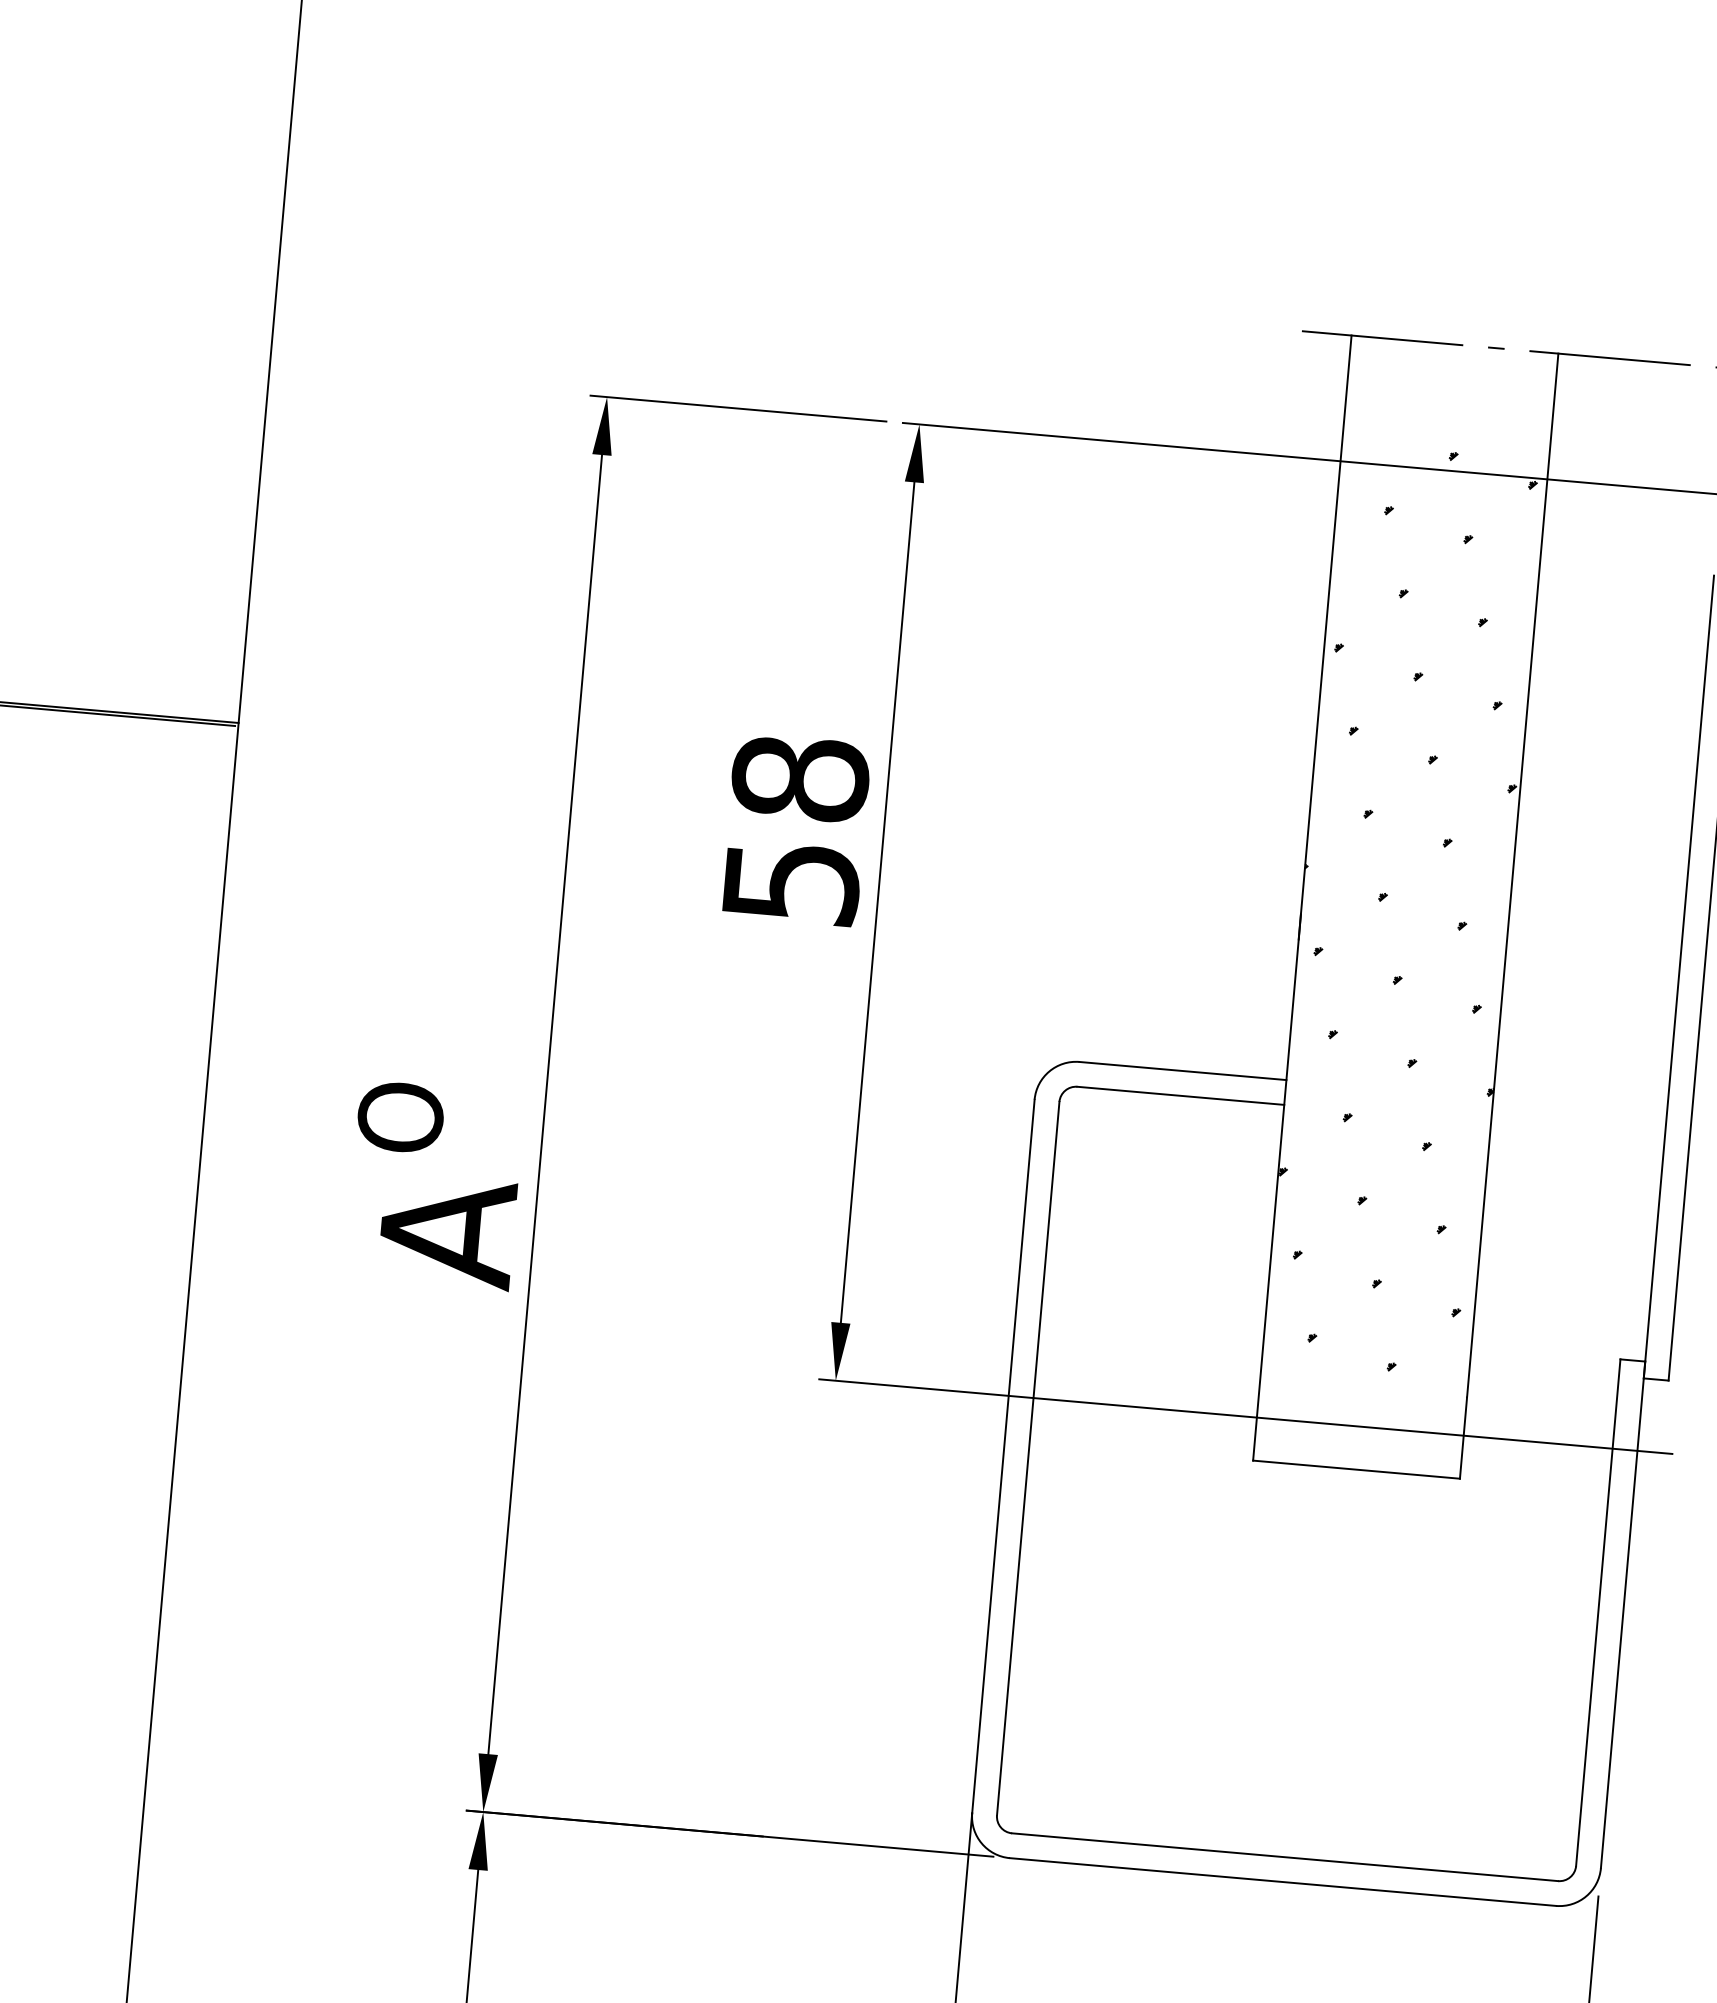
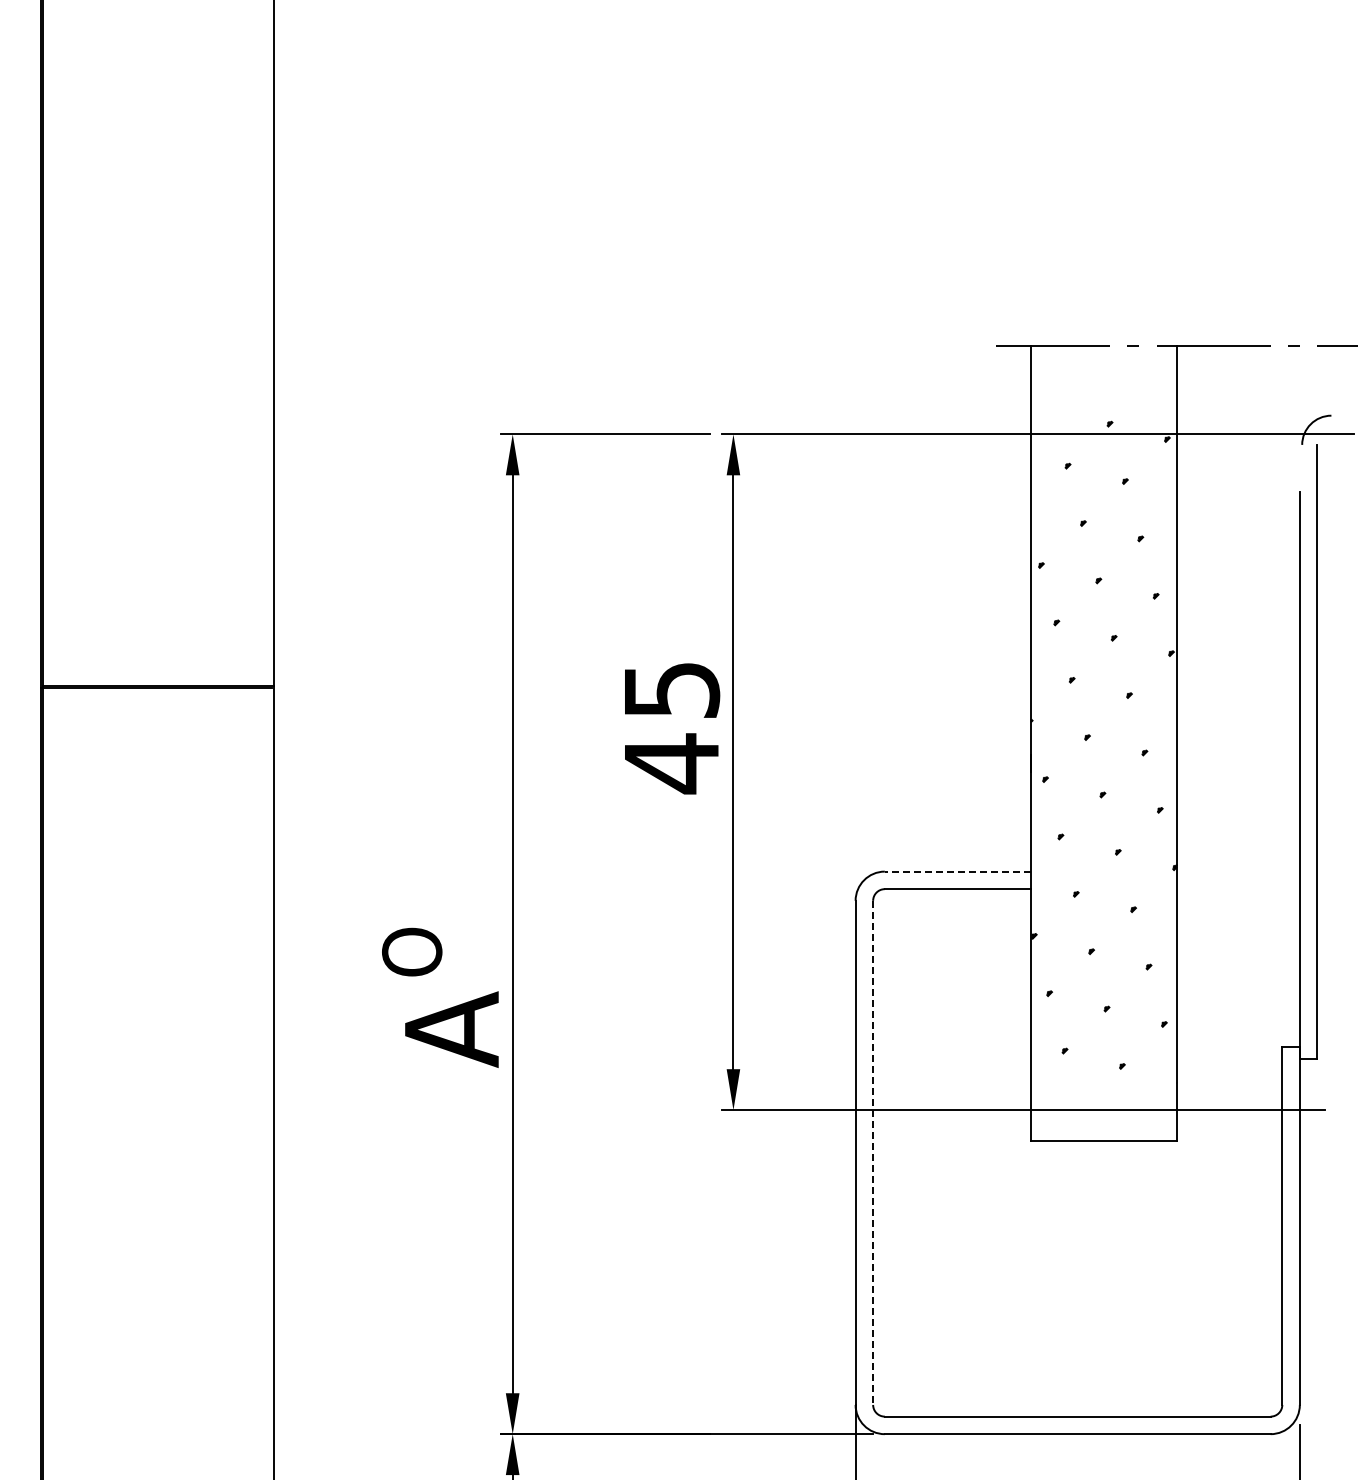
text: (795, 831) -> (671, 727), 58 -> 45
line: (1182, 1070) -> (957, 871), solid -> dashed
line: (1028, 1459) -> (873, 1153), solid -> dashed

